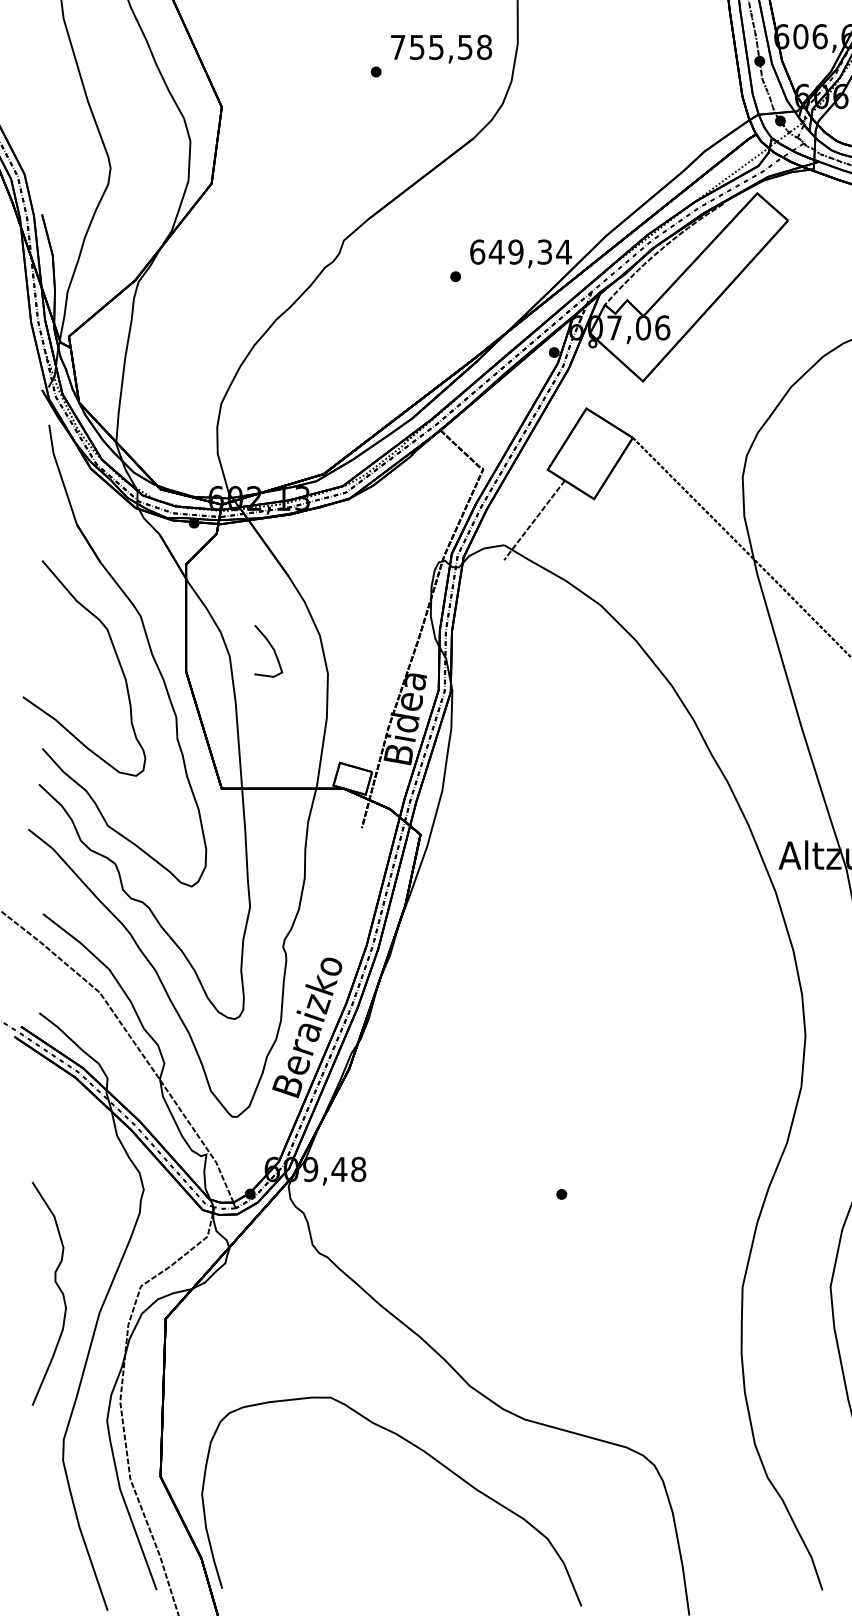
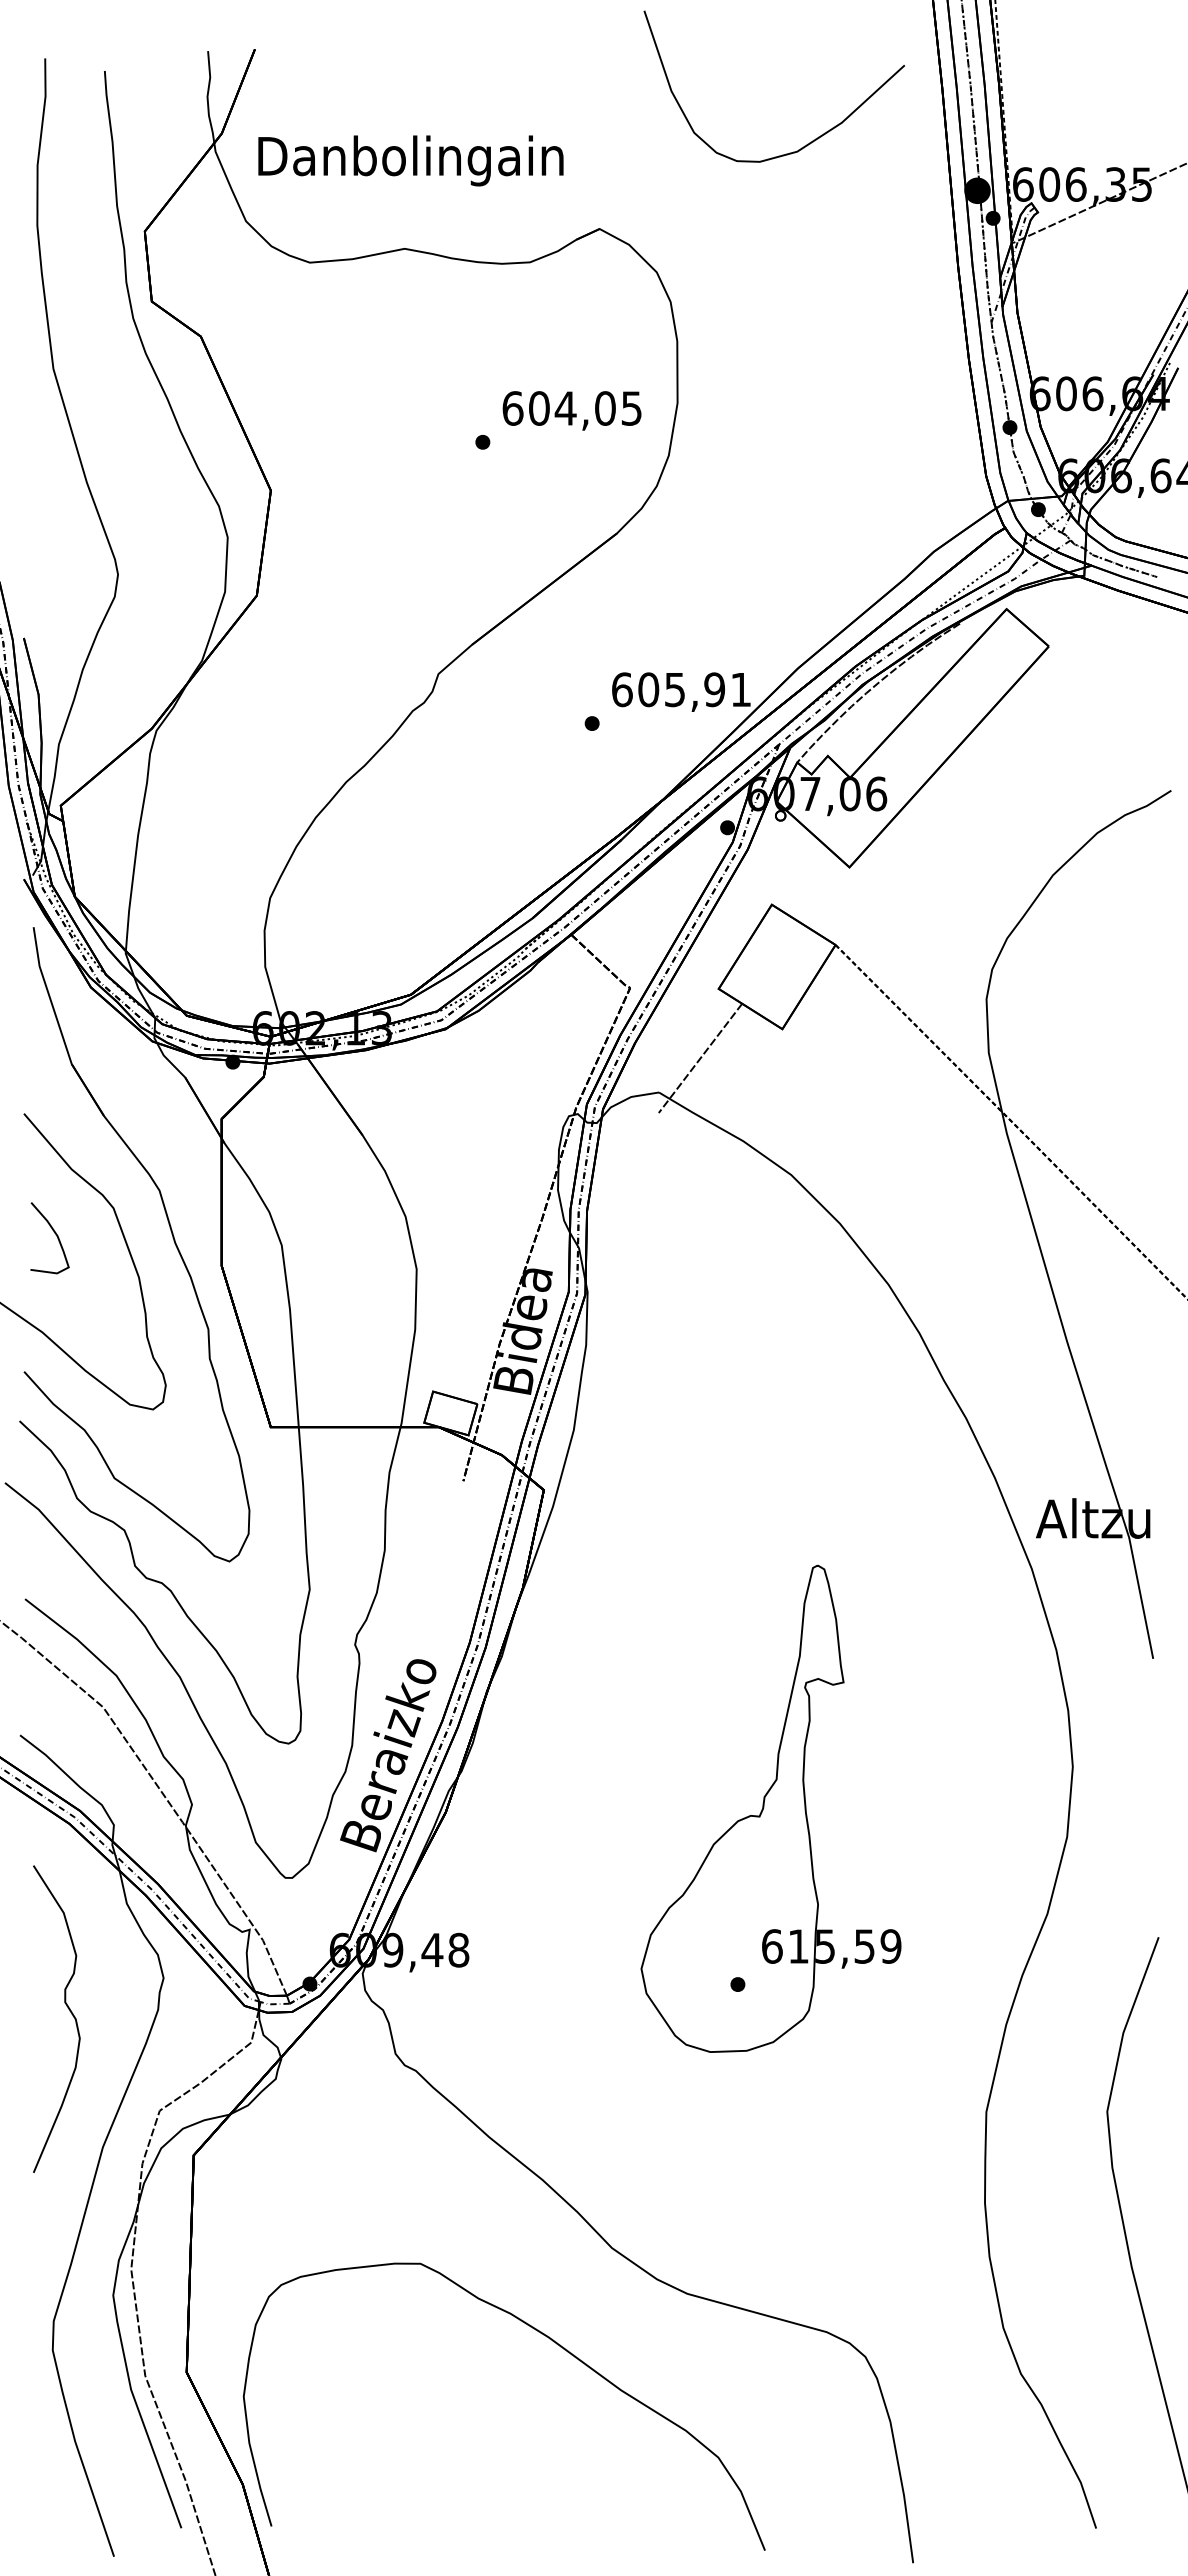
text: (441, 47) -> (572, 408), 755,58 -> 604,05
text: (530, 251) -> (694, 689), 649,34 -> 605,91
curve: (271, 647) -> (54, 1233), moved
part: (585, 1066) -> (770, 1808), added
curve: (58, 1288) -> (69, 2011), moved

